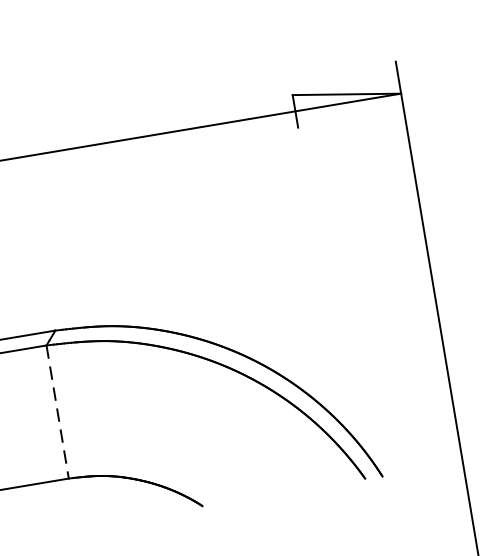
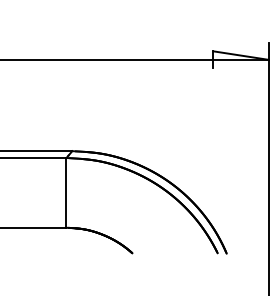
line: (57, 411) -> (66, 192), dashed -> solid

